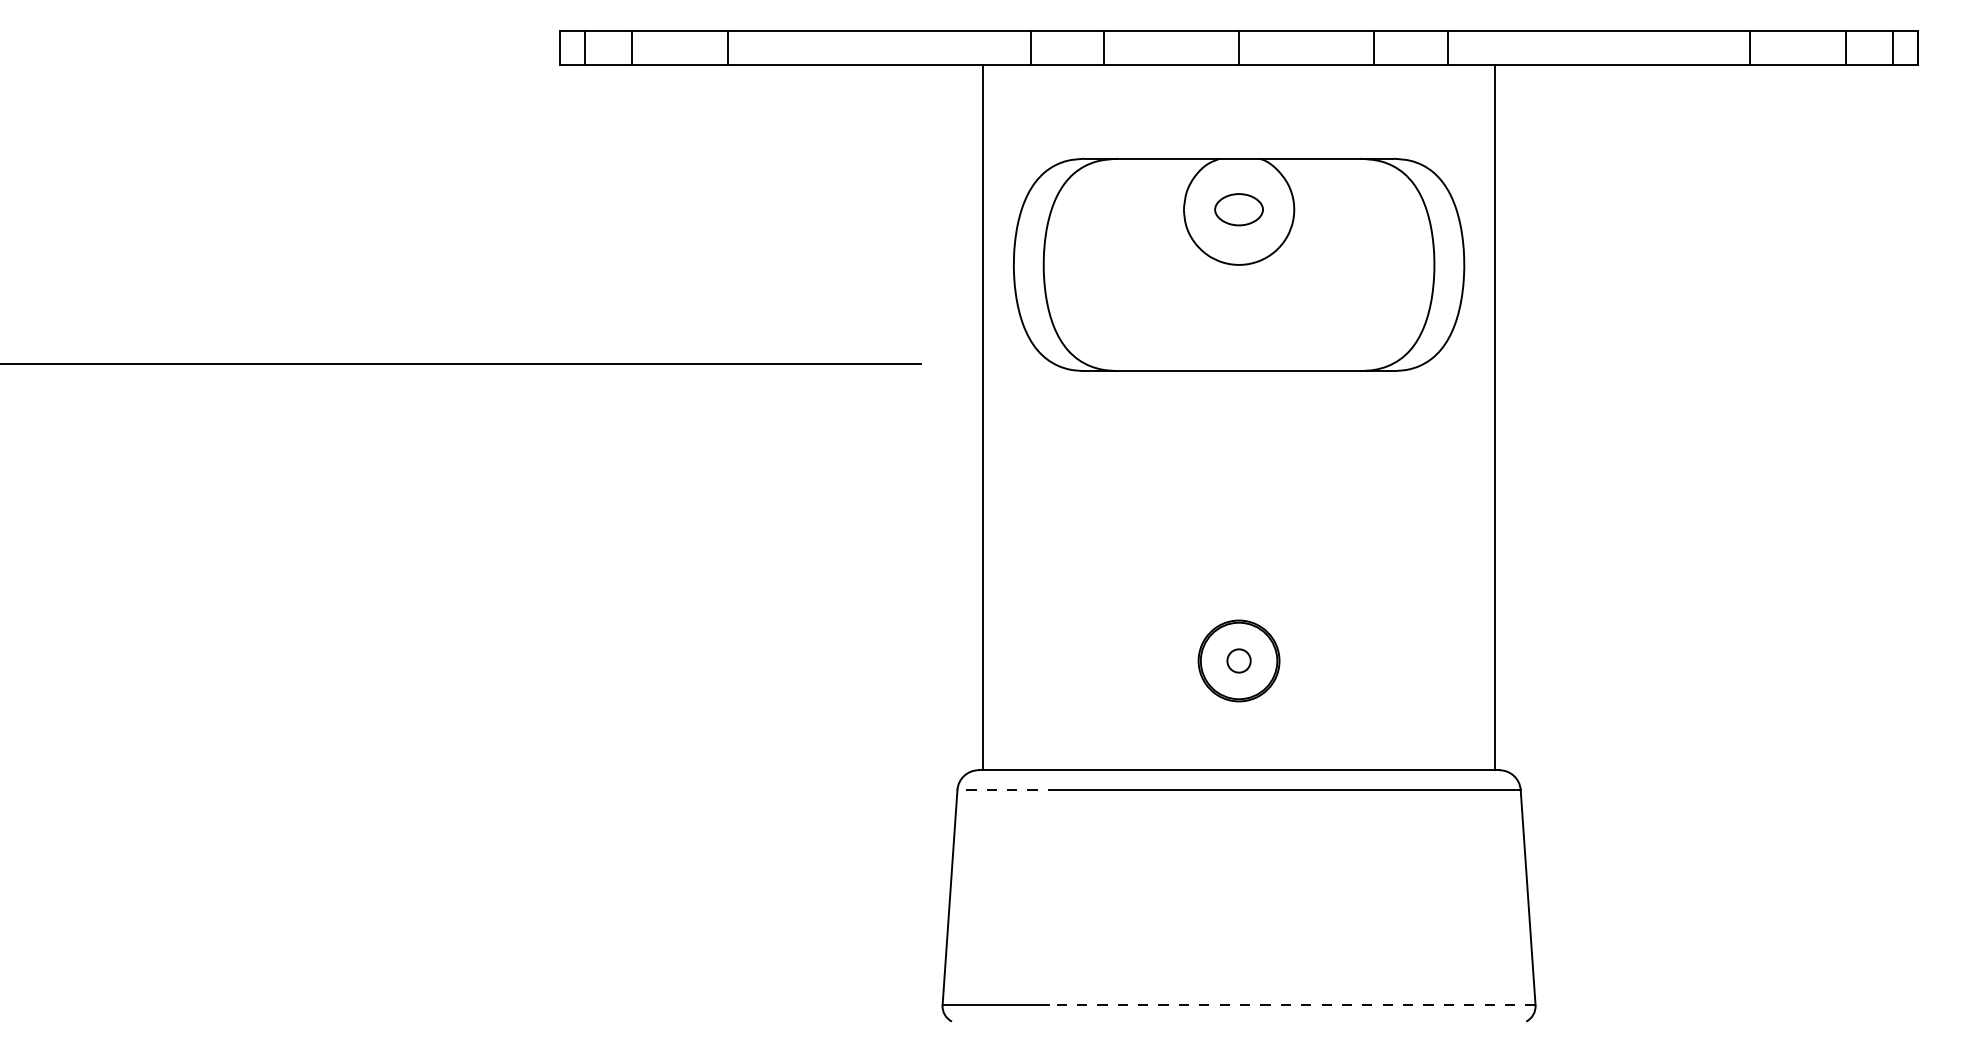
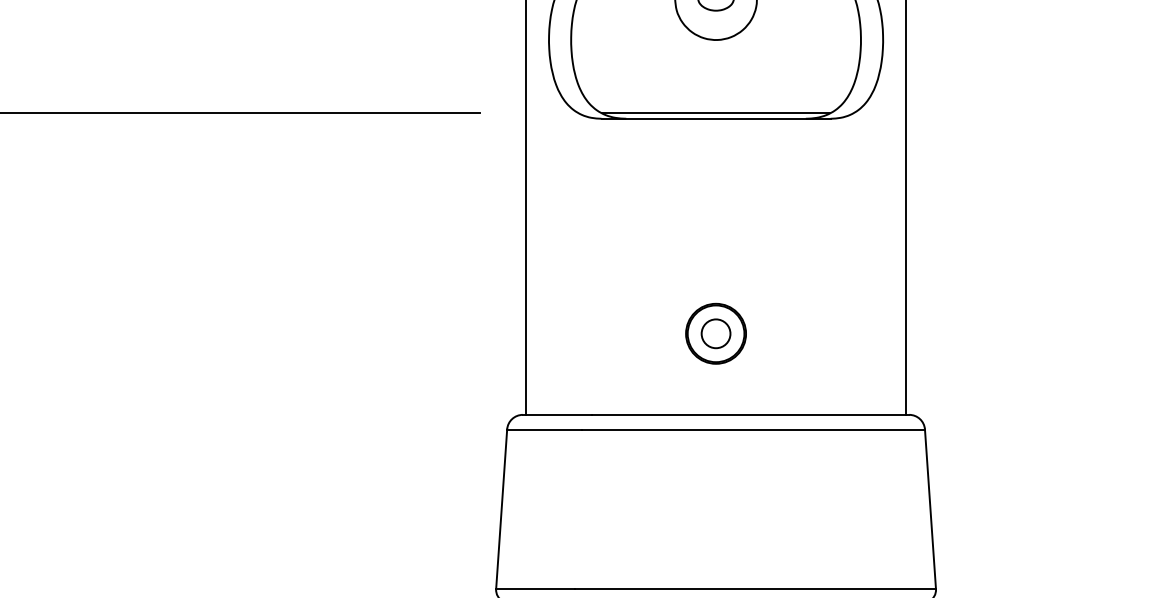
line: (1239, 363) -> (716, 113), added
circle: (1238, 660) -> (715, 333), size x1.67
line: (1007, 790) -> (544, 429), dashed -> solid
line: (1292, 1005) -> (755, 589), dashed -> solid

